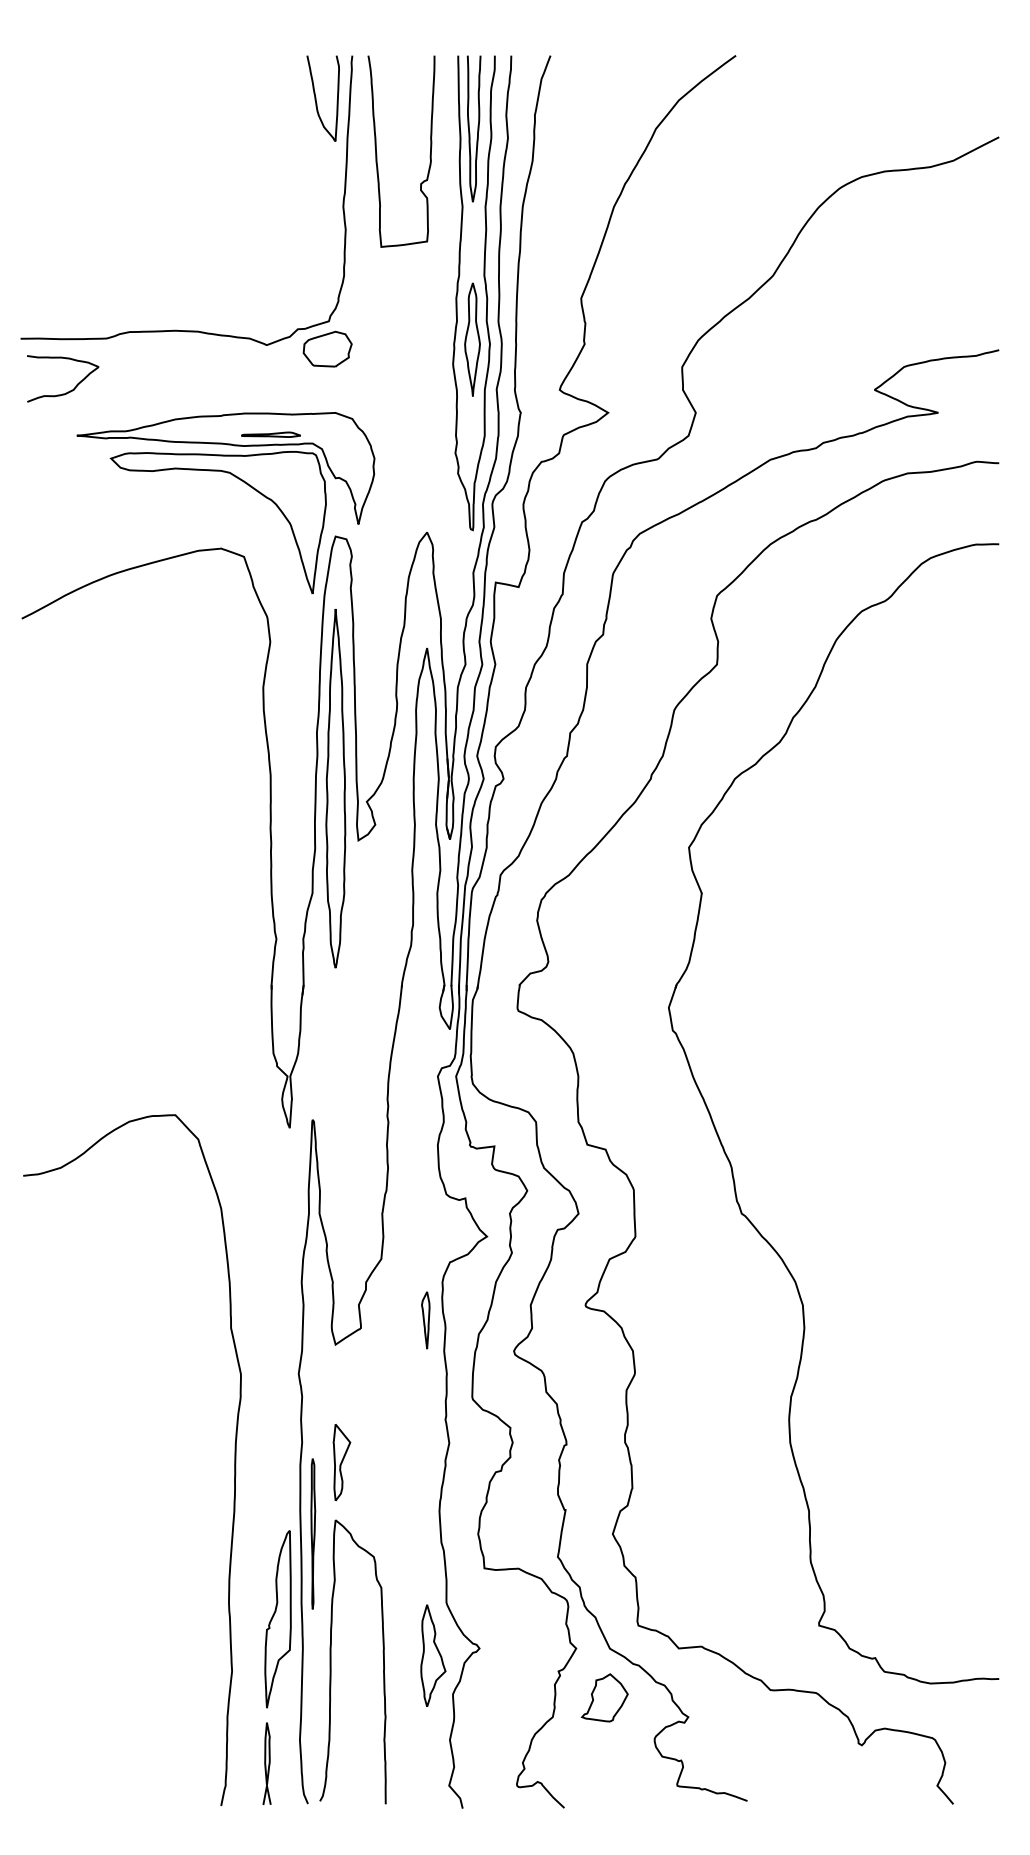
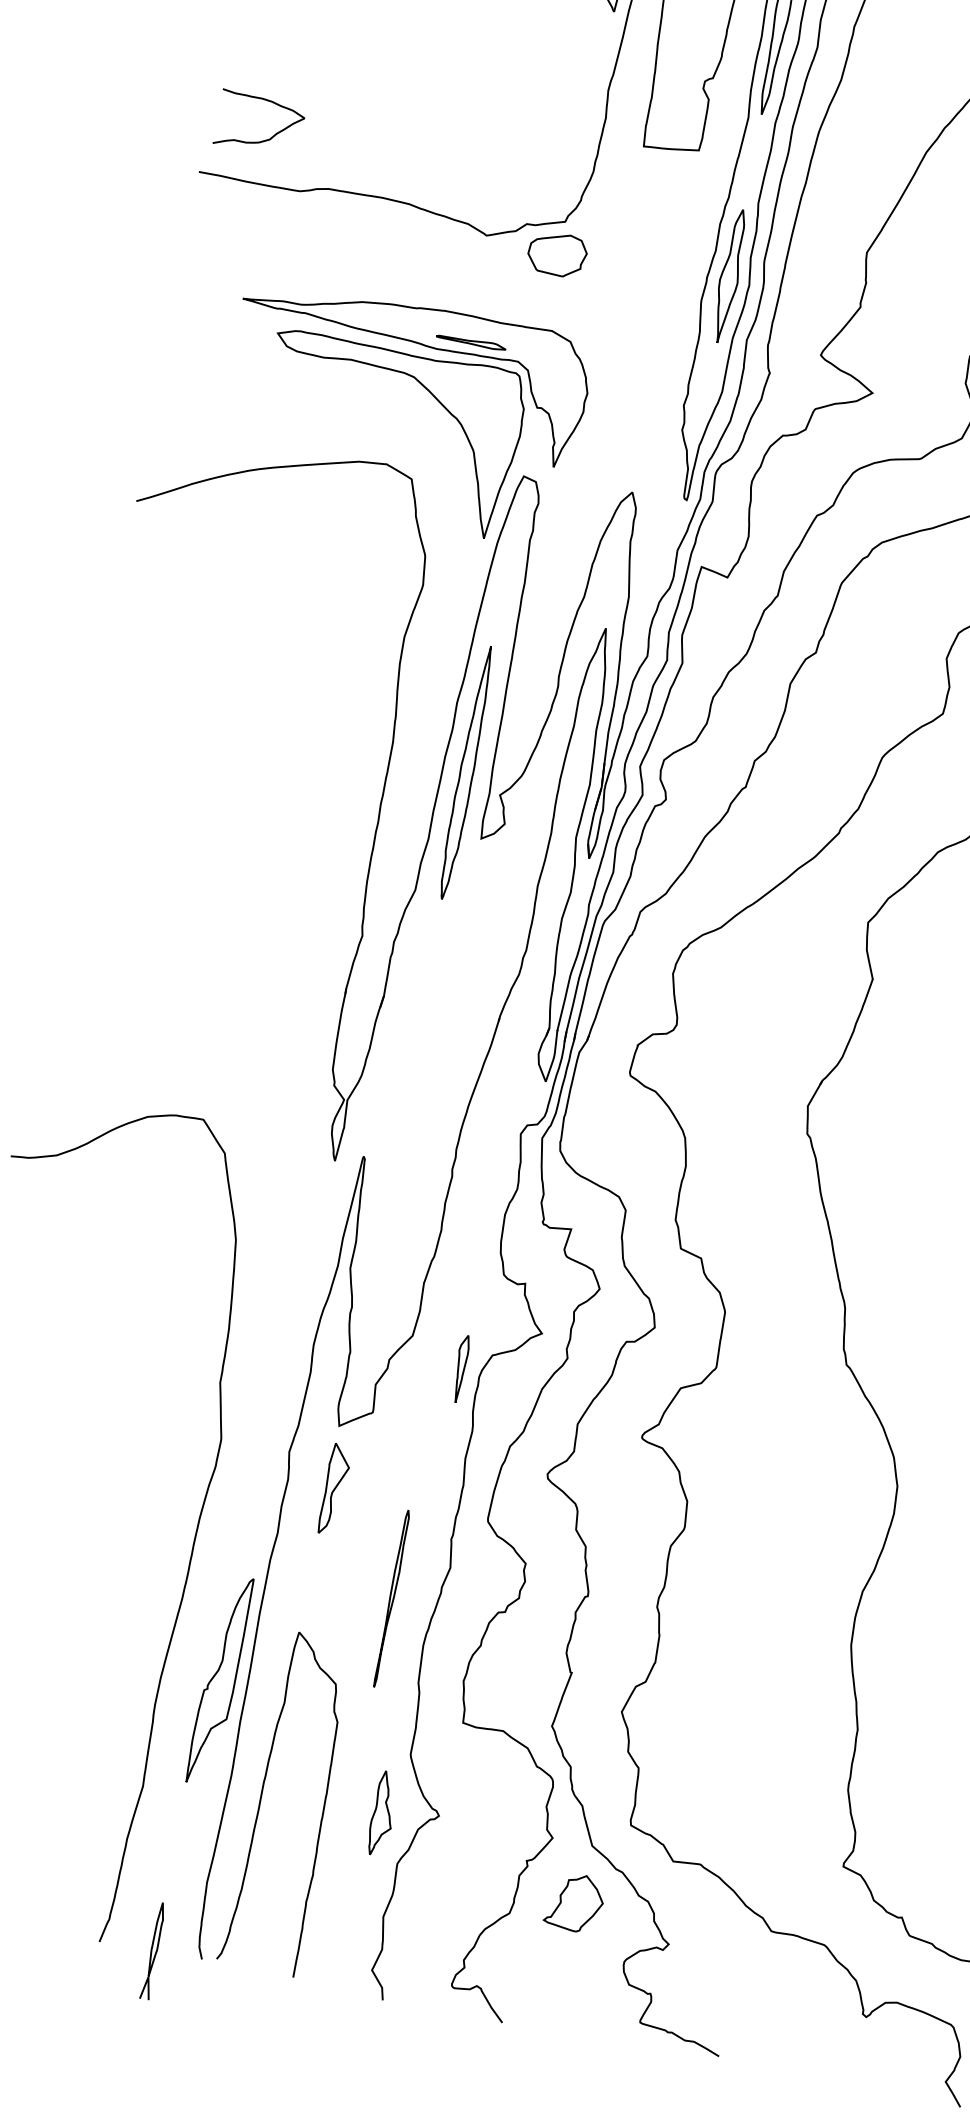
curve: (69, 390) -> (264, 139), moved
part: (335, 788) -> (466, 772), size x0.6
part: (425, 1320) -> (460, 1368), moved
part: (341, 1462) -> (334, 1489), moved
part: (313, 1533) -> (392, 1598), moved
part: (277, 1619) -> (218, 1680), moved
part: (433, 1655) -> (383, 1813), size x0.7
part: (266, 1763) -> (153, 1950), moved

